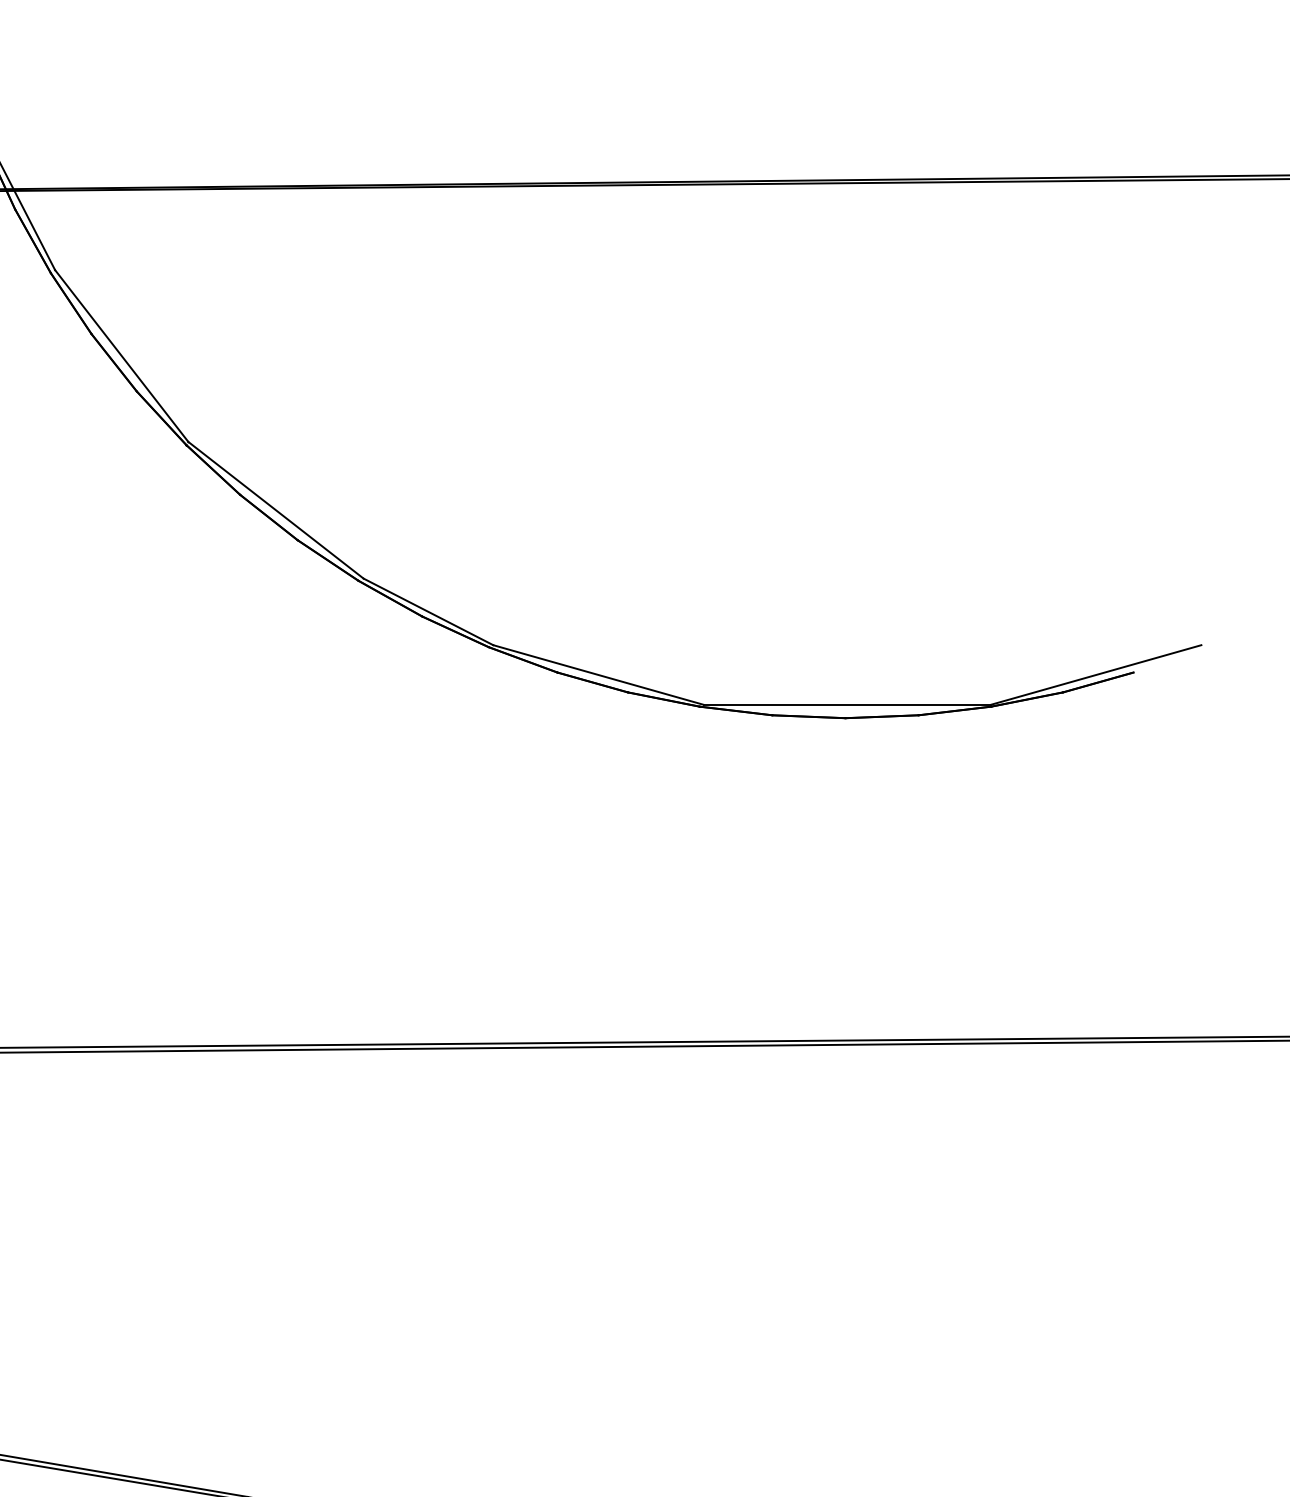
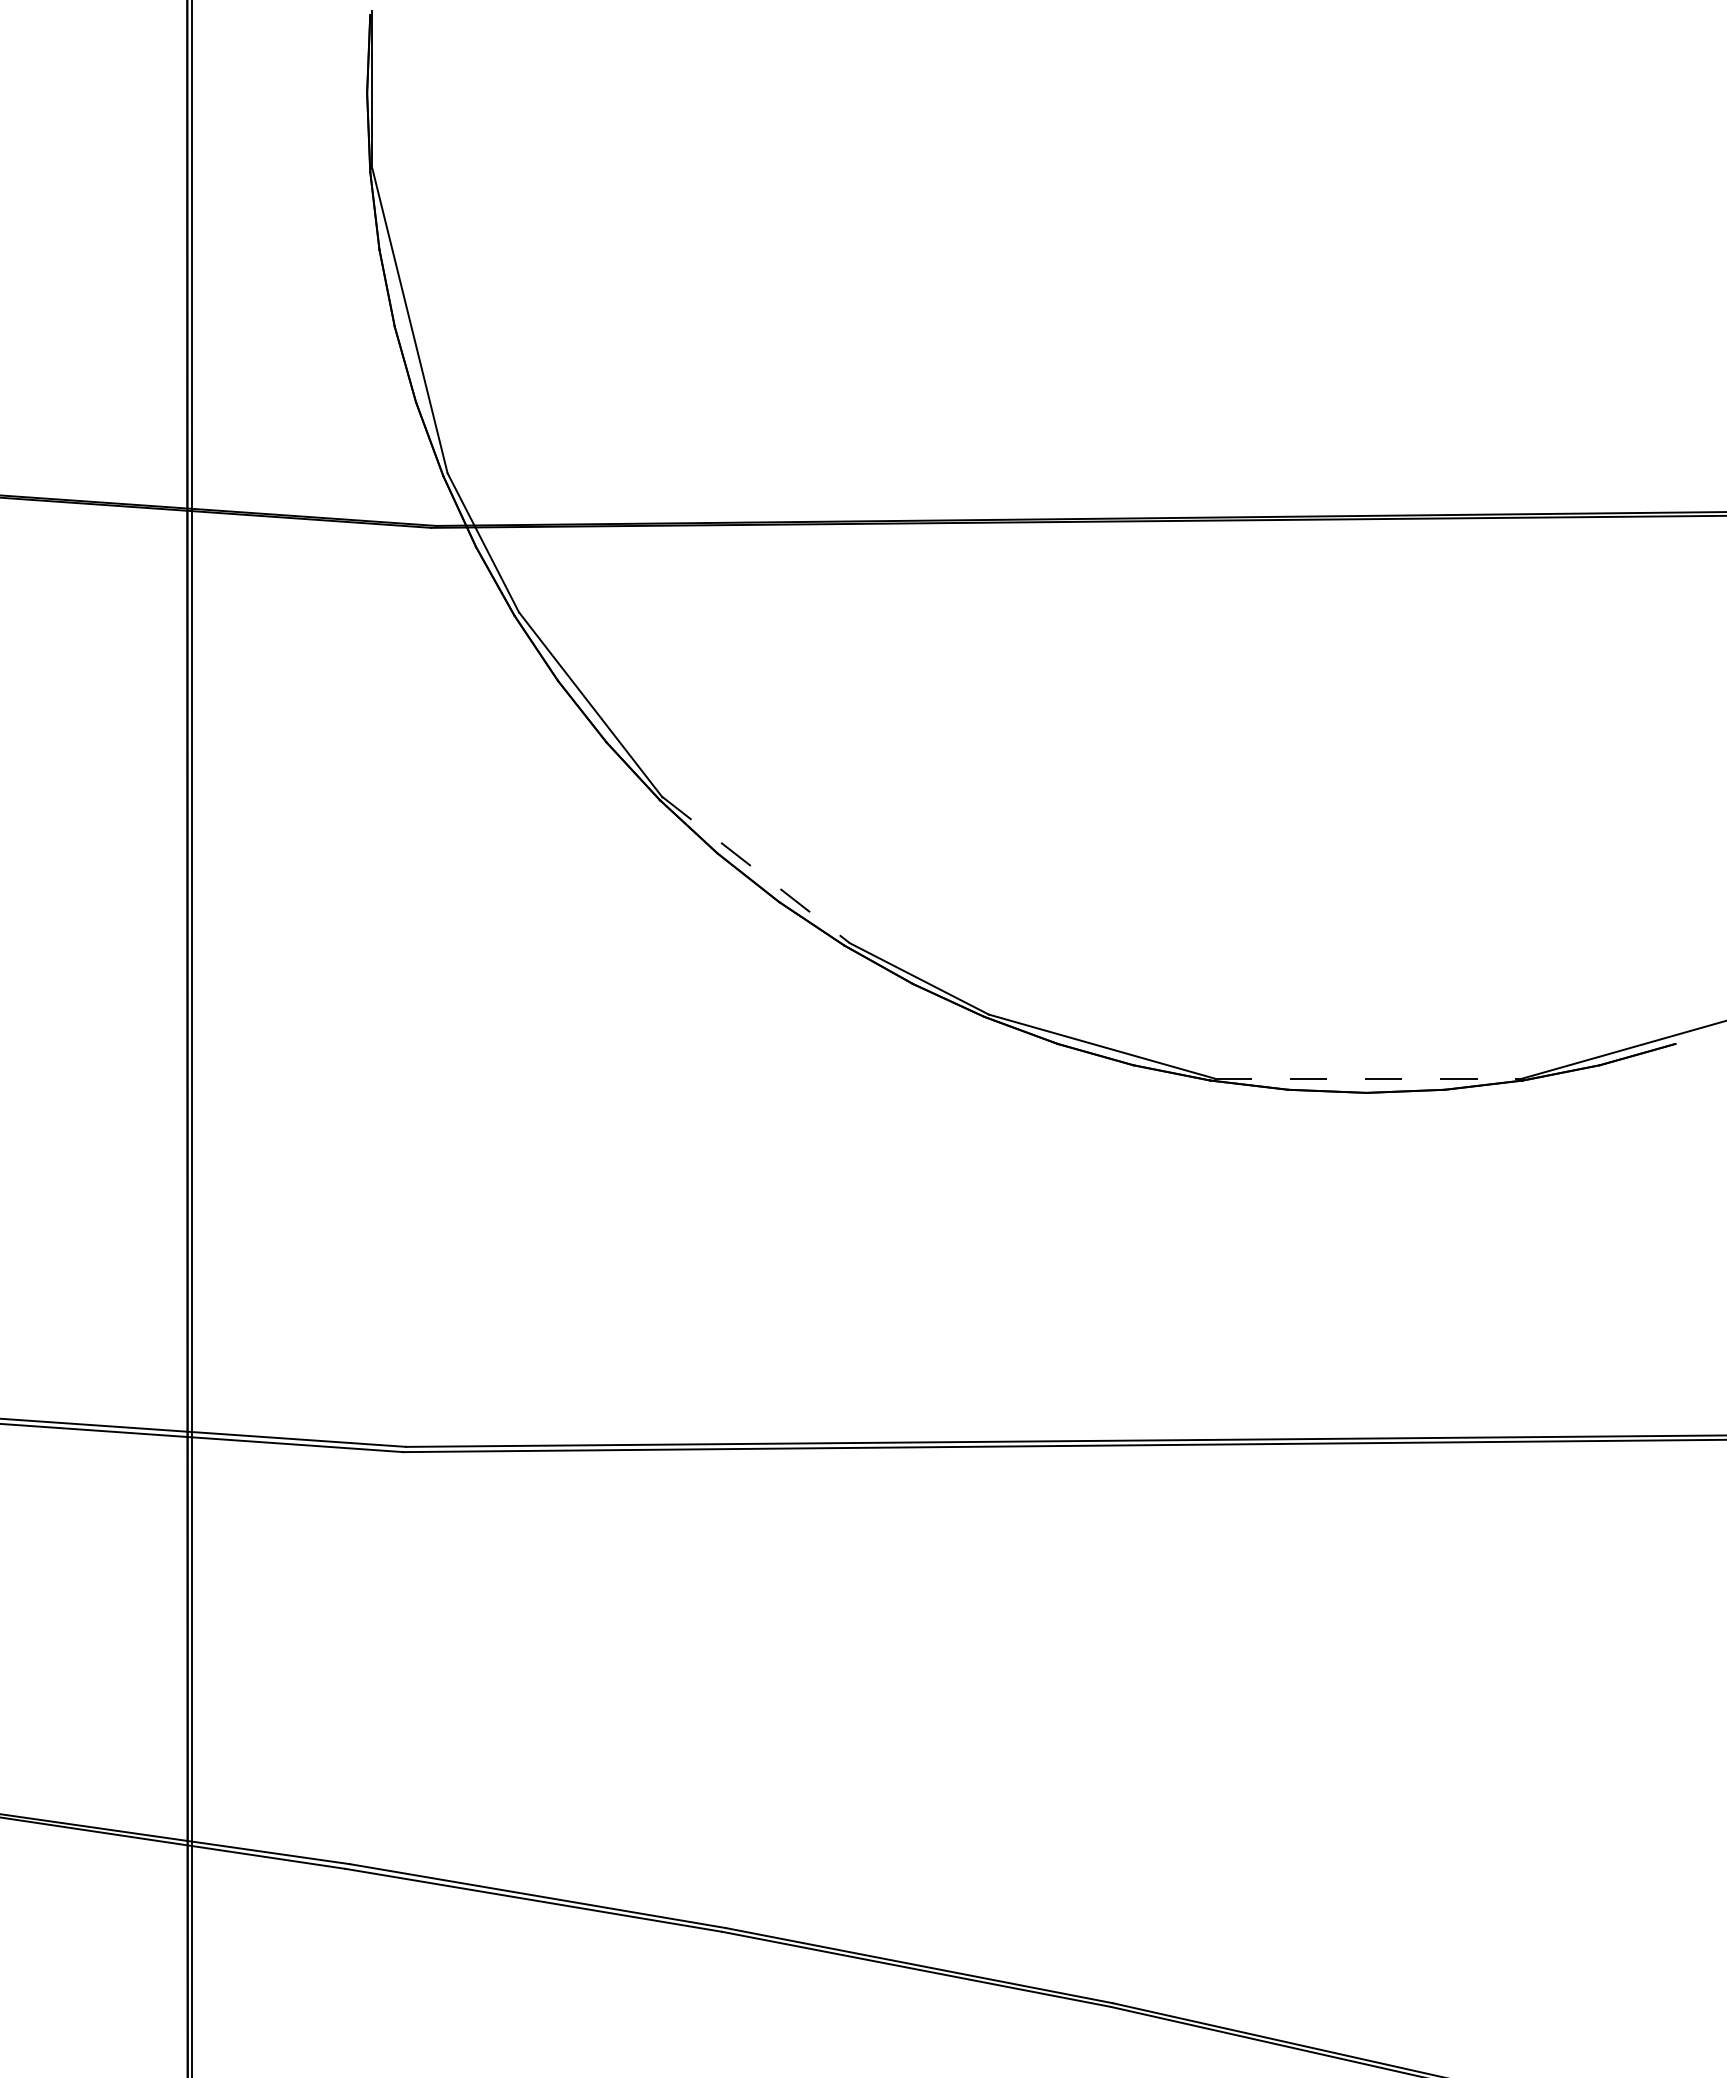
line: (276, 510) -> (756, 870), solid -> dashed
line: (848, 704) -> (1369, 1078), solid -> dashed

